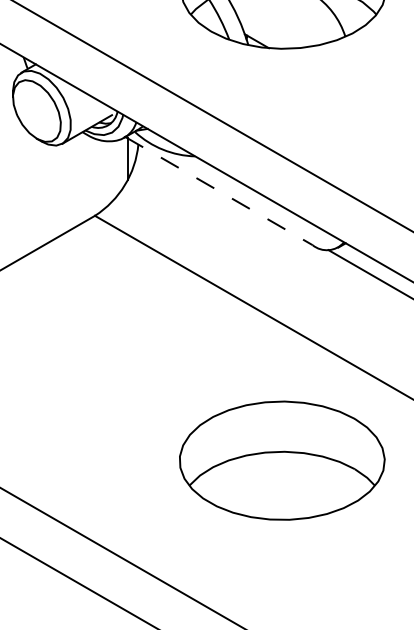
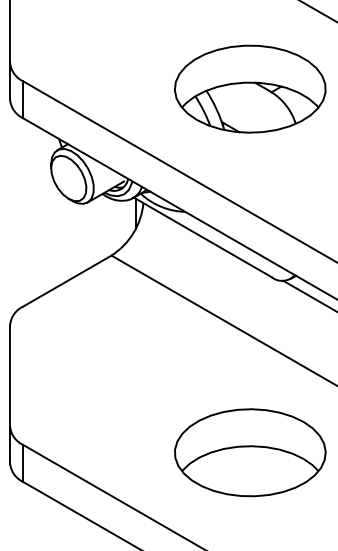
line: (218, 191) -> (202, 237), dashed -> solid
part: (282, 460) -> (250, 452), moved

